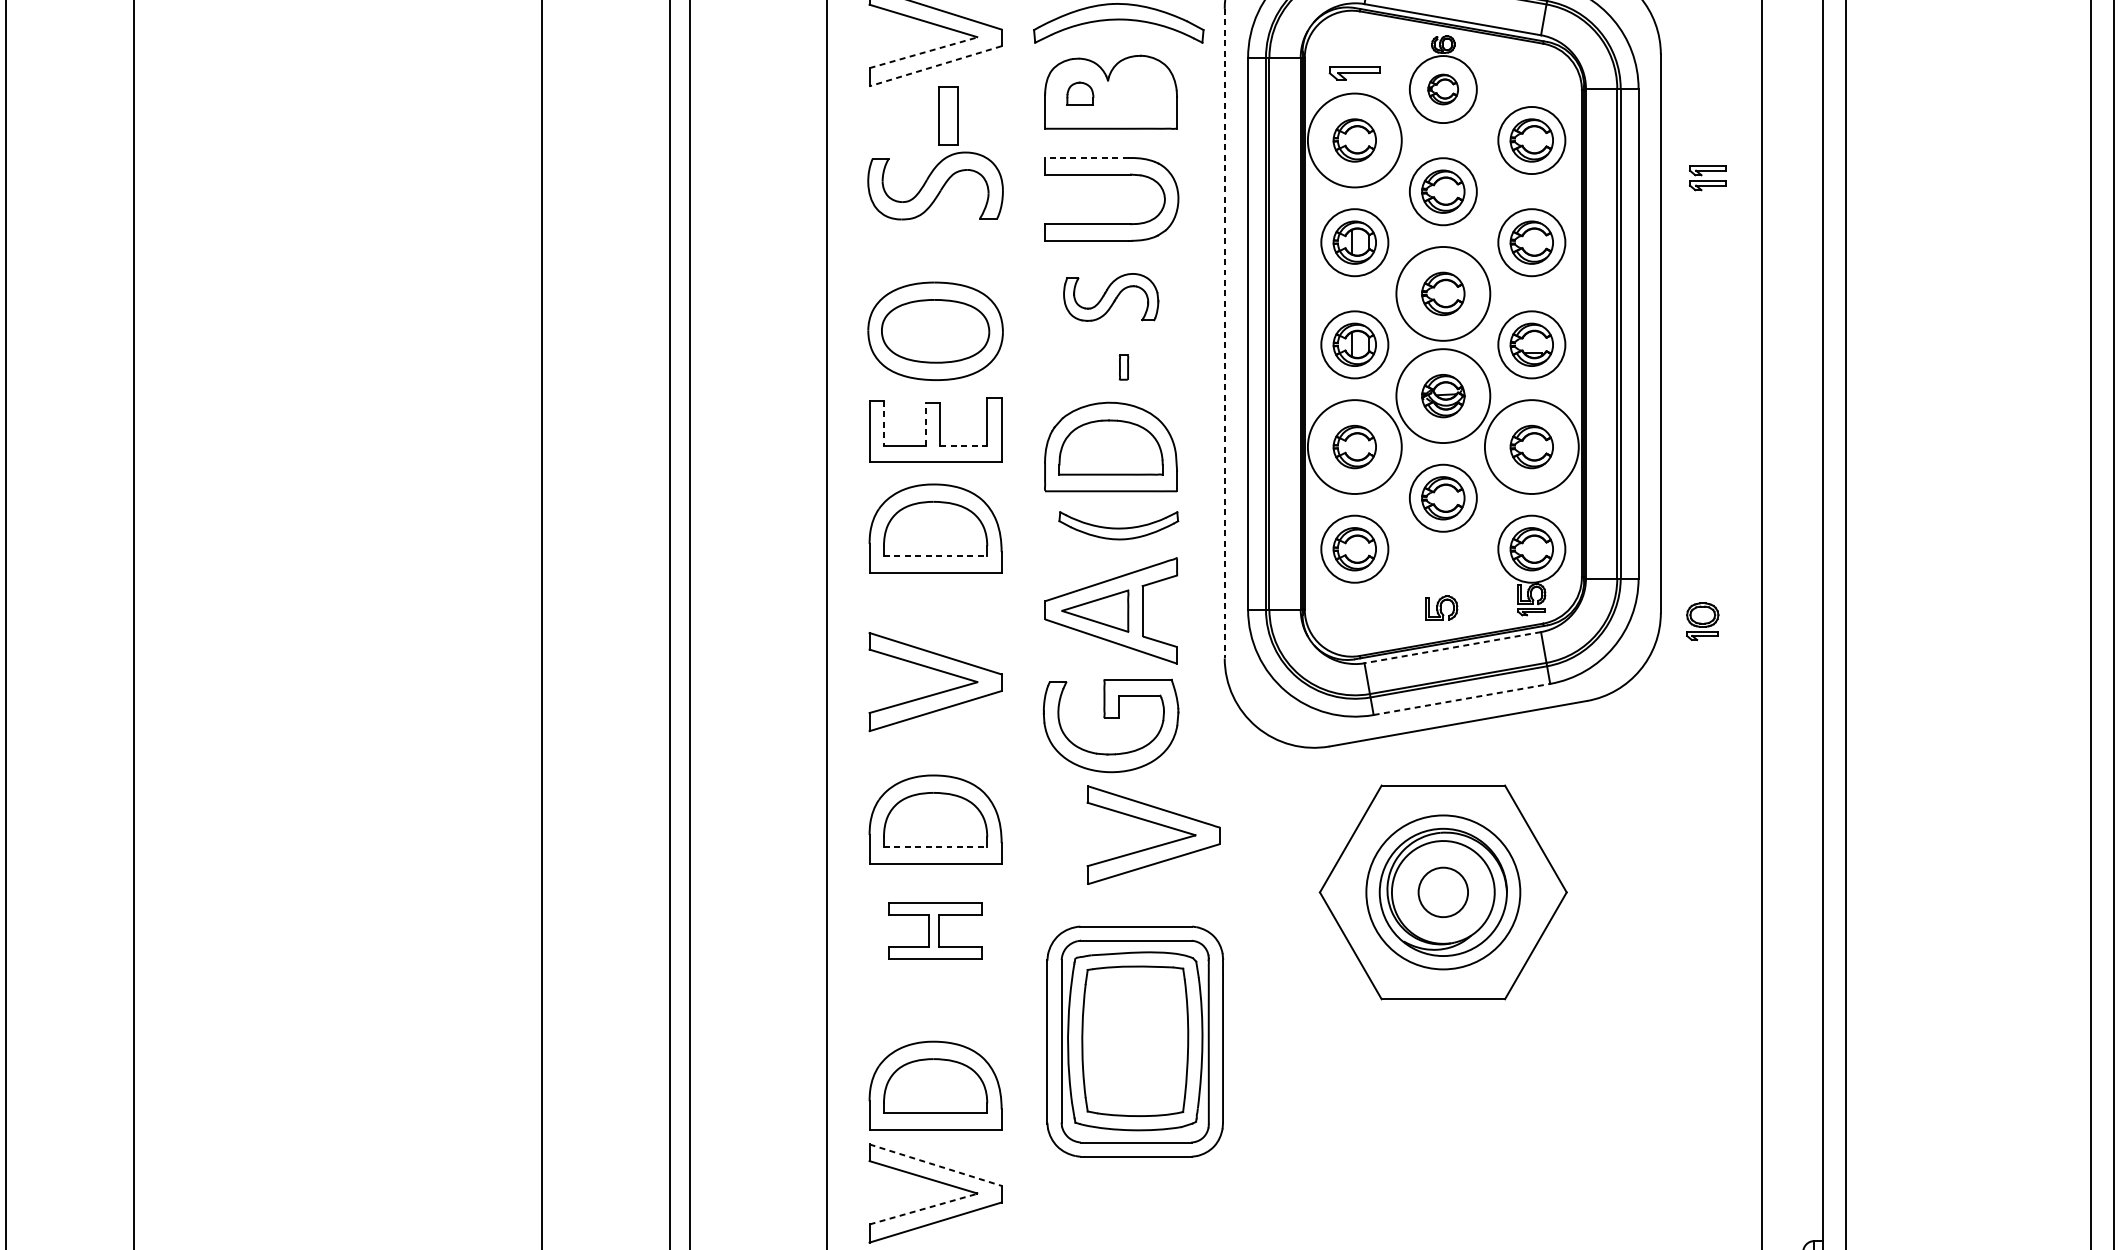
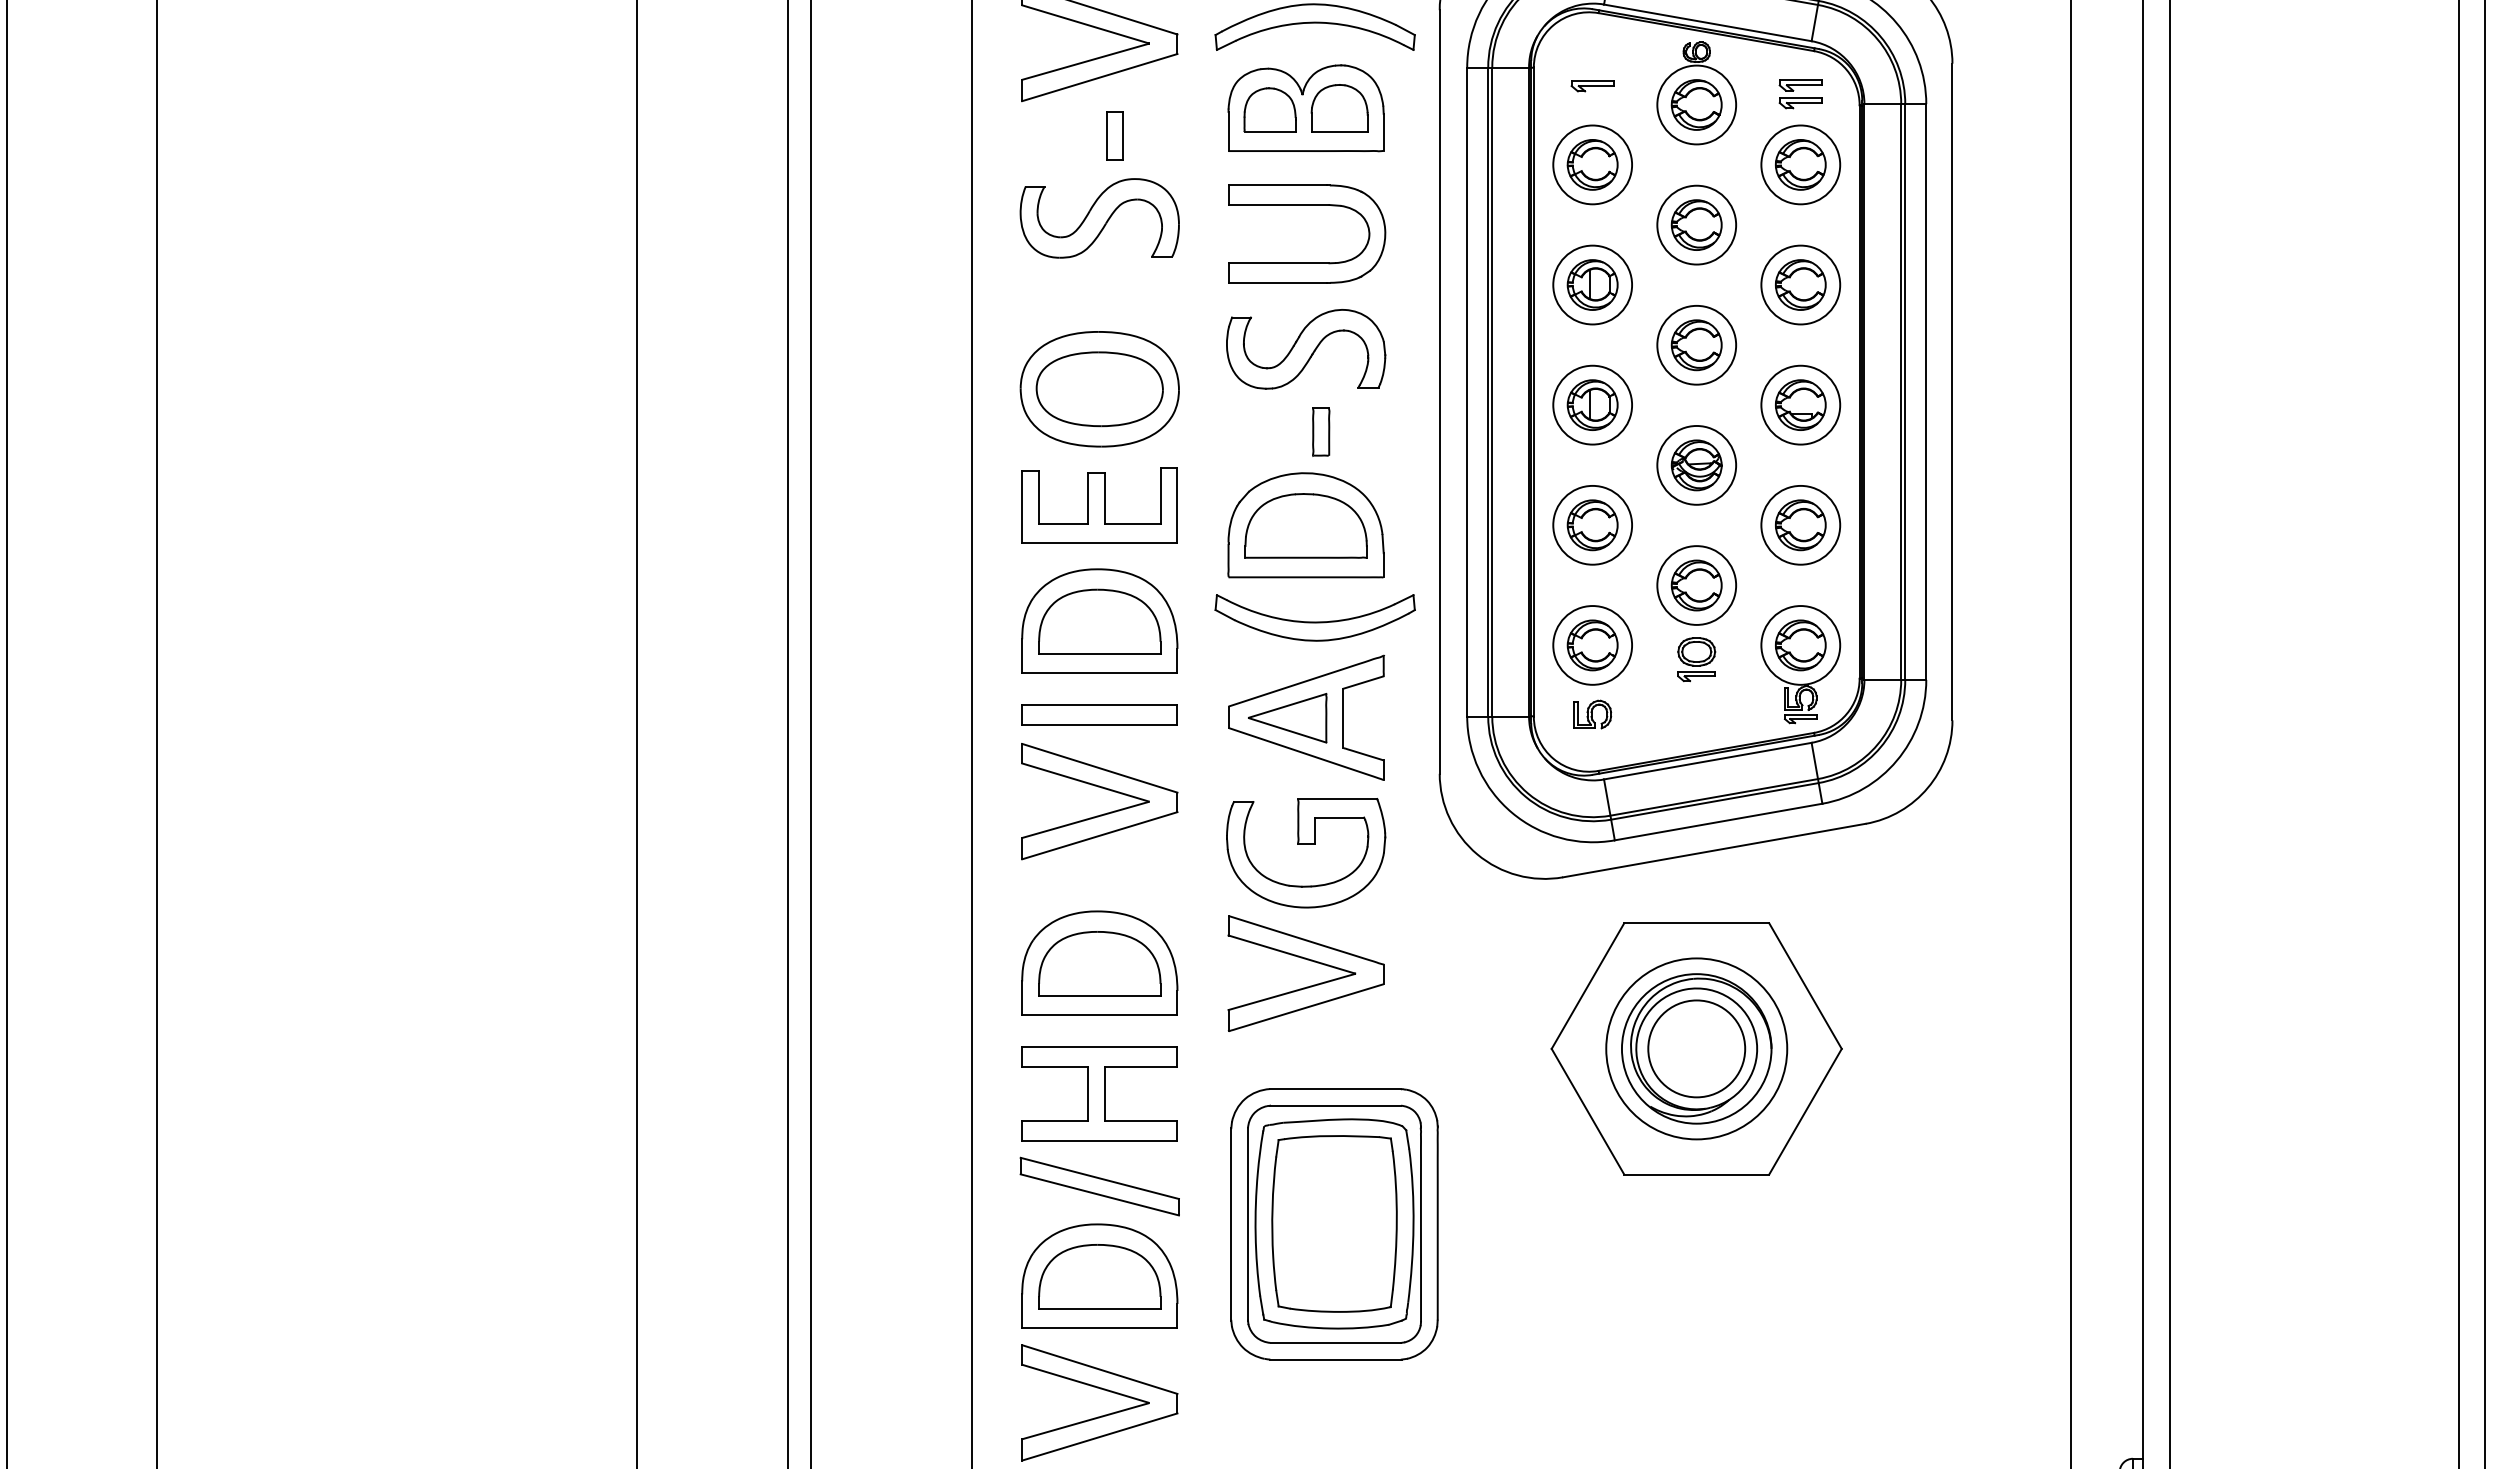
line: (923, 52) -> (1085, 61), dashed -> solid
line: (935, 66) -> (1099, 77), dashed -> solid
part: (1354, 73) -> (1592, 86), size x0.71
part: (1443, 89) -> (1696, 104), size x1.43
part: (1139, 92) -> (1339, 108), added
part: (1079, 93) -> (1269, 109), size x1.67
part: (948, 115) -> (1114, 135), size x0.71
circle: (1354, 140) -> (1592, 164), size x0.71
line: (1086, 158) -> (1277, 185), dashed -> solid
part: (1707, 178) -> (1800, 94), moved
circle: (1443, 293) -> (1696, 344), size x0.71
part: (1111, 297) -> (1306, 349), size x1.43
line: (1224, 334) -> (1439, 392), dashed -> solid
part: (1124, 367) -> (1321, 431), size x1.67
circle: (1443, 395) -> (1696, 464), size x0.71
line: (884, 423) -> (1039, 497), dashed -> solid
line: (925, 424) -> (1088, 498), dashed -> solid
line: (963, 445) -> (1132, 523), dashed -> solid
circle: (1354, 446) -> (1592, 524), size x0.71
circle: (1531, 446) -> (1800, 524), size x0.71
part: (1118, 525) -> (1314, 617), size x1.43
line: (935, 556) -> (1099, 653), dashed -> solid
part: (935, 607) -> (1099, 714), added
part: (1441, 607) -> (1592, 714), moved
part: (1702, 621) -> (1696, 659), moved
line: (1452, 647) -> (1707, 761), dashed -> solid
line: (1462, 699) -> (1719, 821), dashed -> solid
part: (1157, 824) -> (1310, 961), moved
line: (935, 847) -> (1099, 995), dashed -> solid
circle: (1443, 892) -> (1696, 1048), size x1.67
part: (935, 930) -> (1099, 1093), size x1.43
part: (935, 1009) -> (1099, 1186), added
line: (936, 1165) -> (1100, 1369), dashed -> solid
line: (923, 1209) -> (1085, 1421), dashed -> solid

